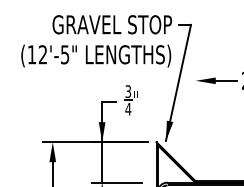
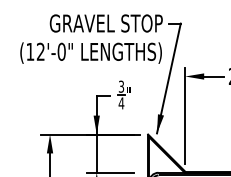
text: (64, 54) -> (61, 51), (12'-5" -> (12'-0"
line: (196, 122) -> (185, 115), added

